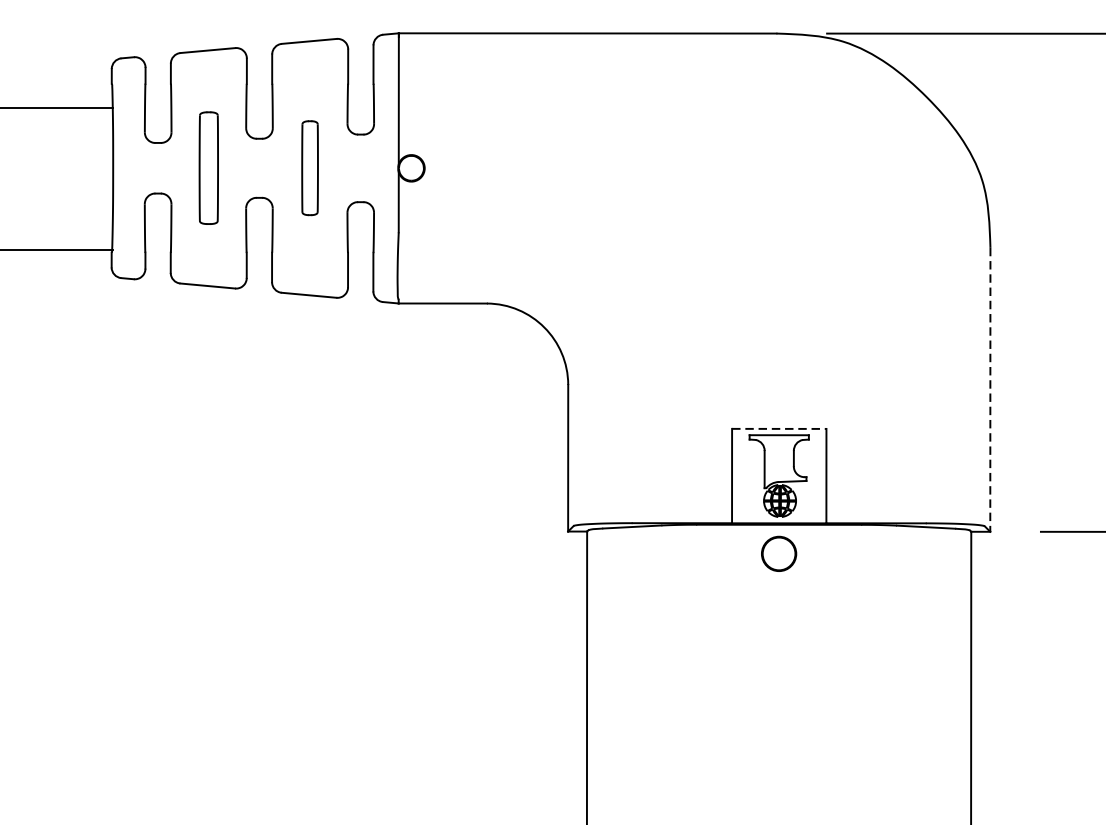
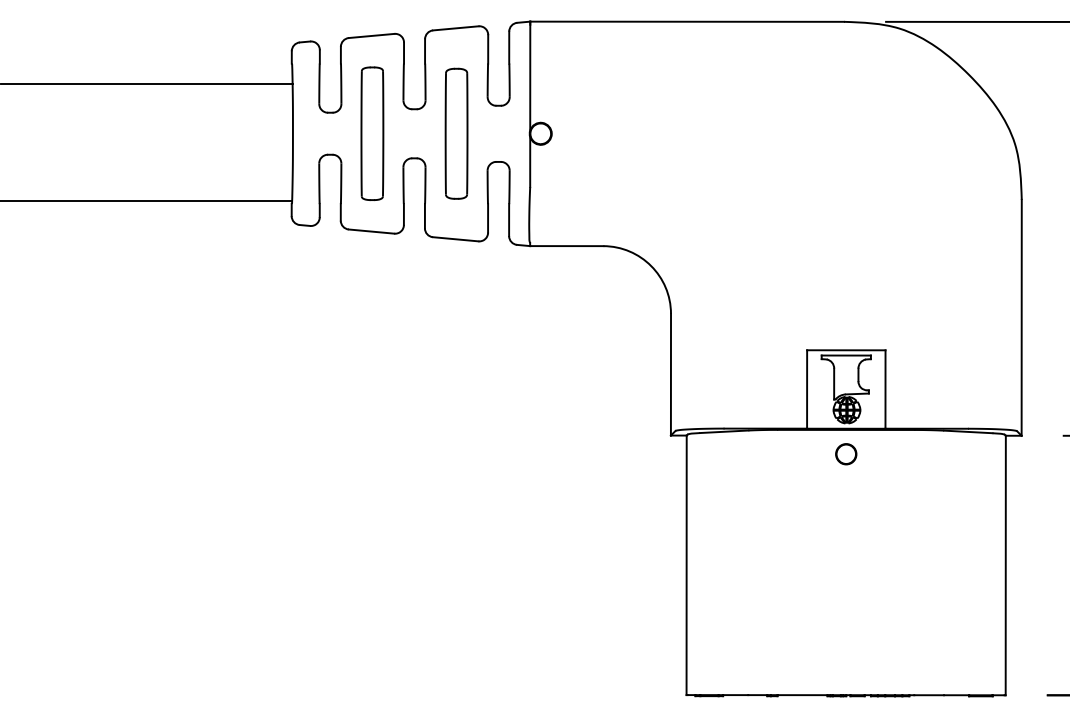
part: (208, 167) -> (372, 133), size x1.43
part: (310, 167) -> (456, 133), size x1.67
line: (990, 389) -> (1021, 317), dashed -> solid
line: (779, 429) -> (846, 350), dashed -> solid
circle: (779, 554) -> (846, 454), size x0.71

